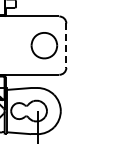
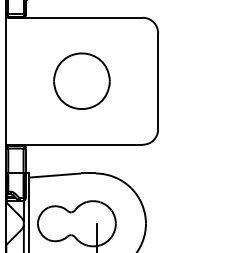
part: (44, 45) -> (82, 80), moved
line: (66, 46) -> (158, 83), dashed -> solid

